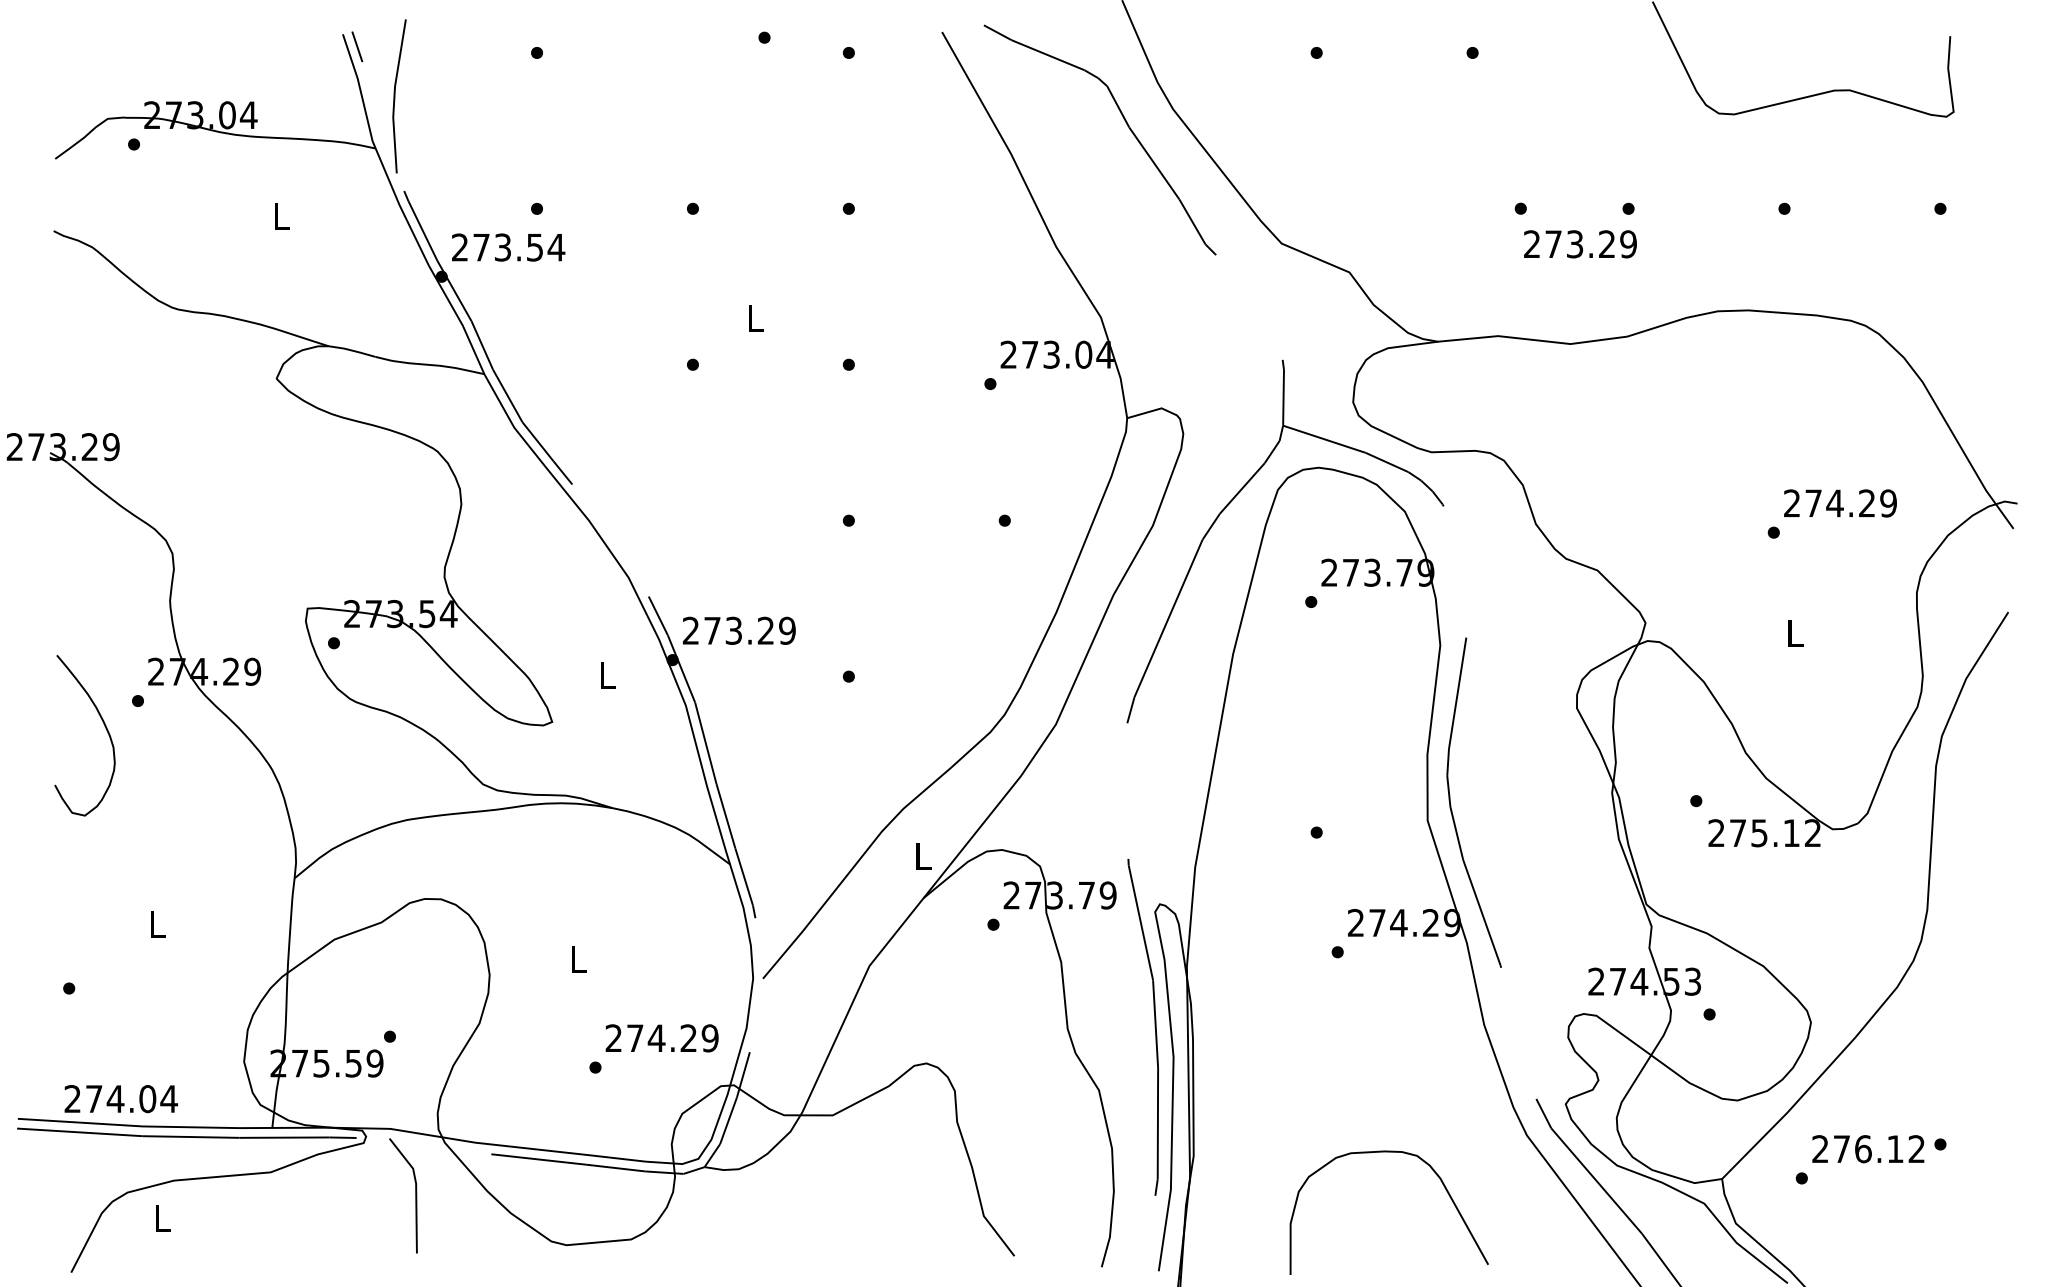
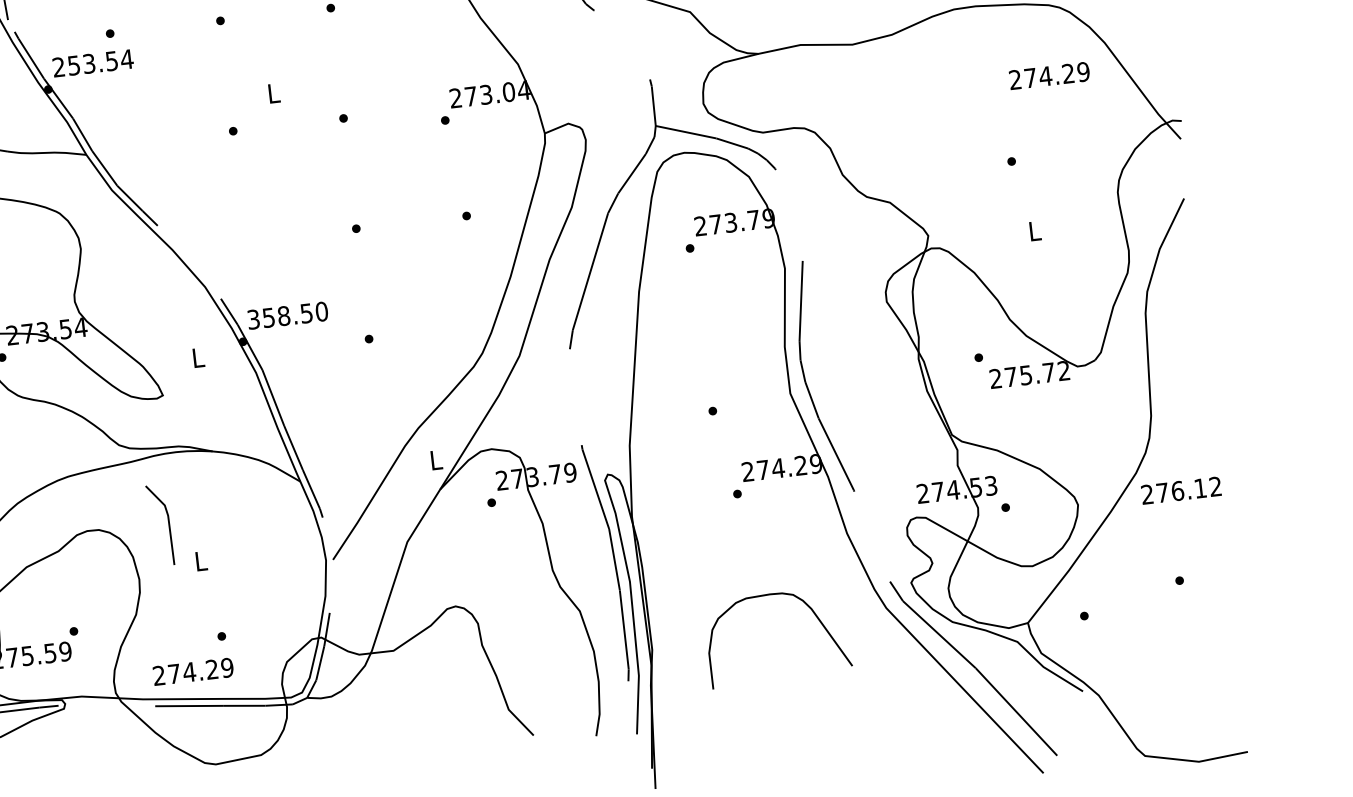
text: (481, 247) -> (74, 65), 273.54 -> 253.54
text: (1840, 503) -> (1049, 75), moved
text: (739, 630) -> (287, 315), 273.29 -> 358.50
text: (1791, 832) -> (1048, 372), 275.12 -> 275.72
text: (661, 1038) -> (192, 671), moved
text: (1868, 1149) -> (1181, 490), moved
curve: (1388, 1152) -> (772, 594), moved
line: (415, 1195) -> (168, 524), moved

